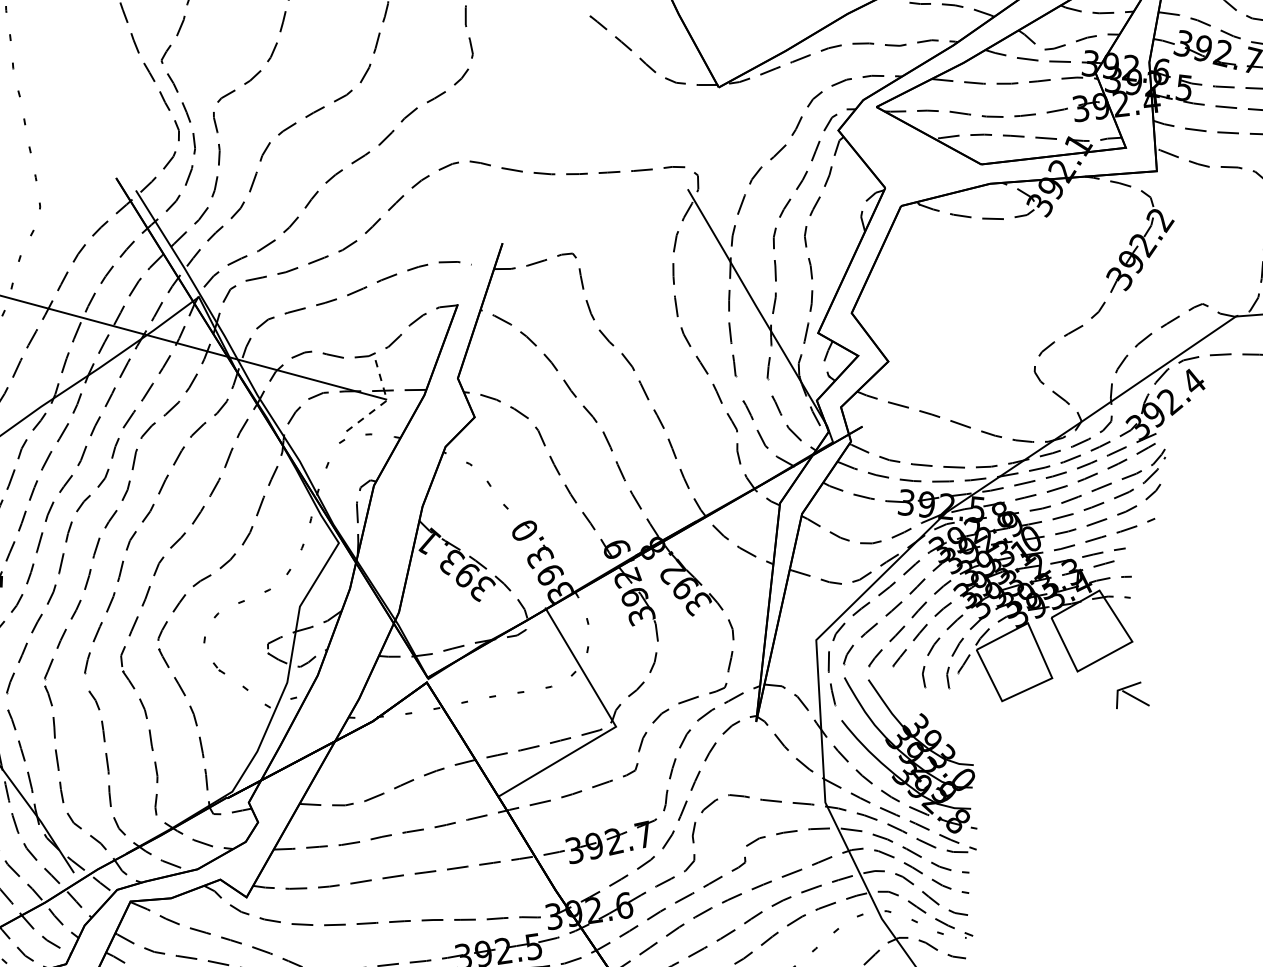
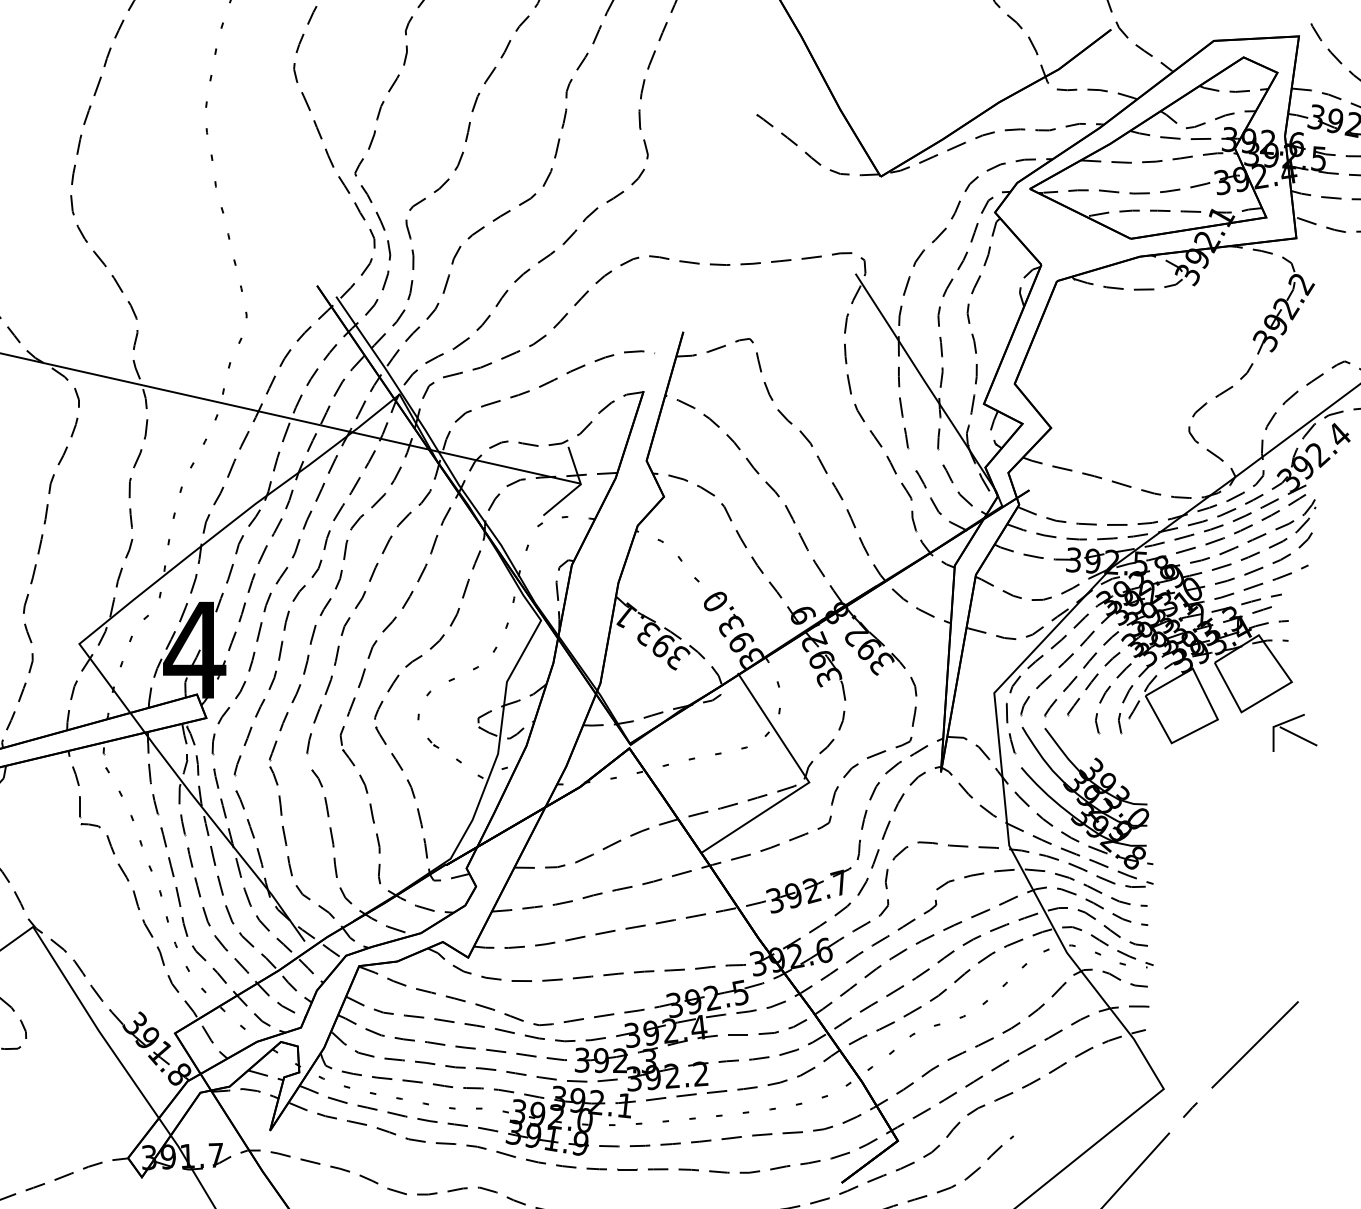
line: (383, 402) -> (577, 486), dashed -> solid
part: (1132, 695) -> (1294, 732), size x1.43

